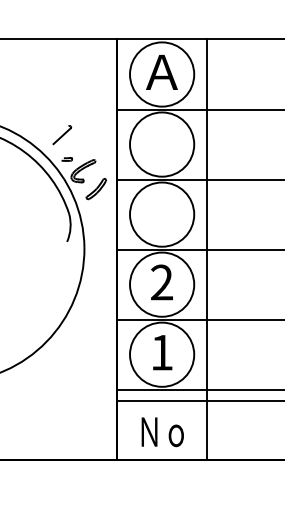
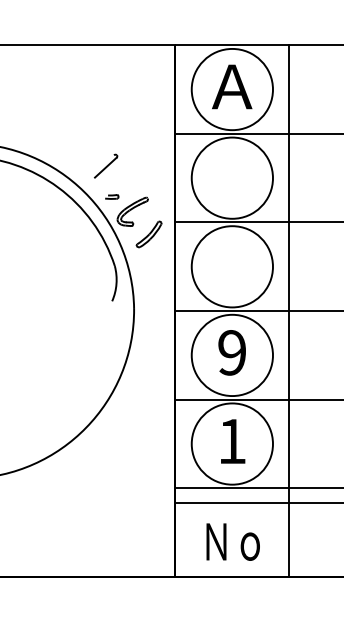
text: (161, 282) -> (231, 352), 2 -> 9

